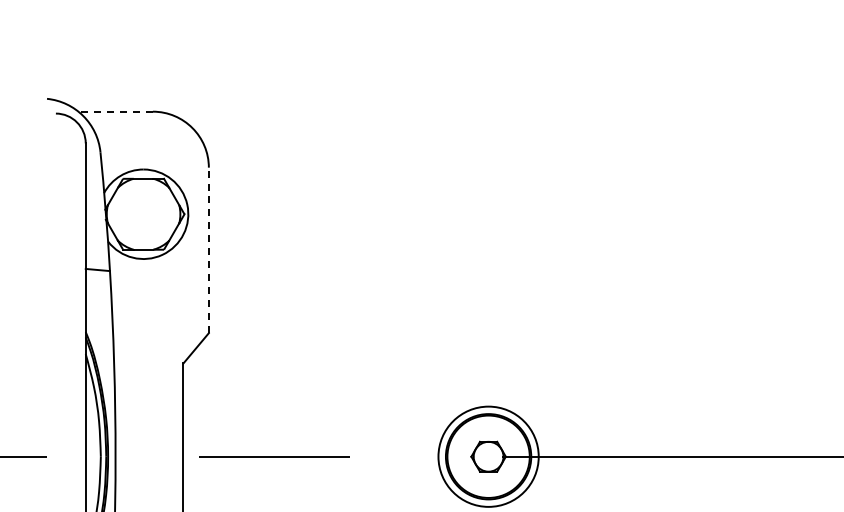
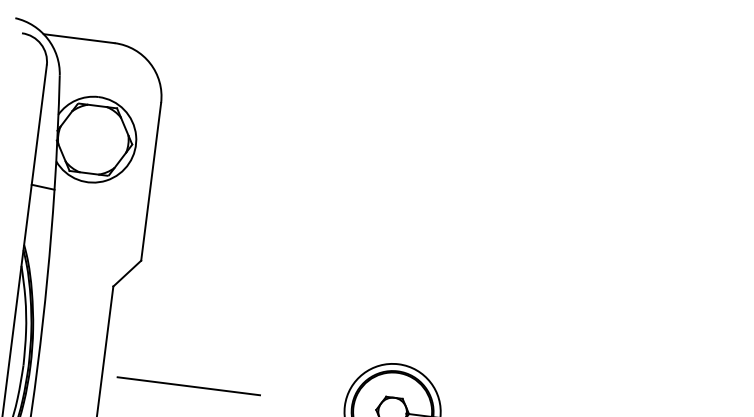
line: (115, 111) -> (78, 38), dashed -> solid
line: (208, 250) -> (150, 181), dashed -> solid

